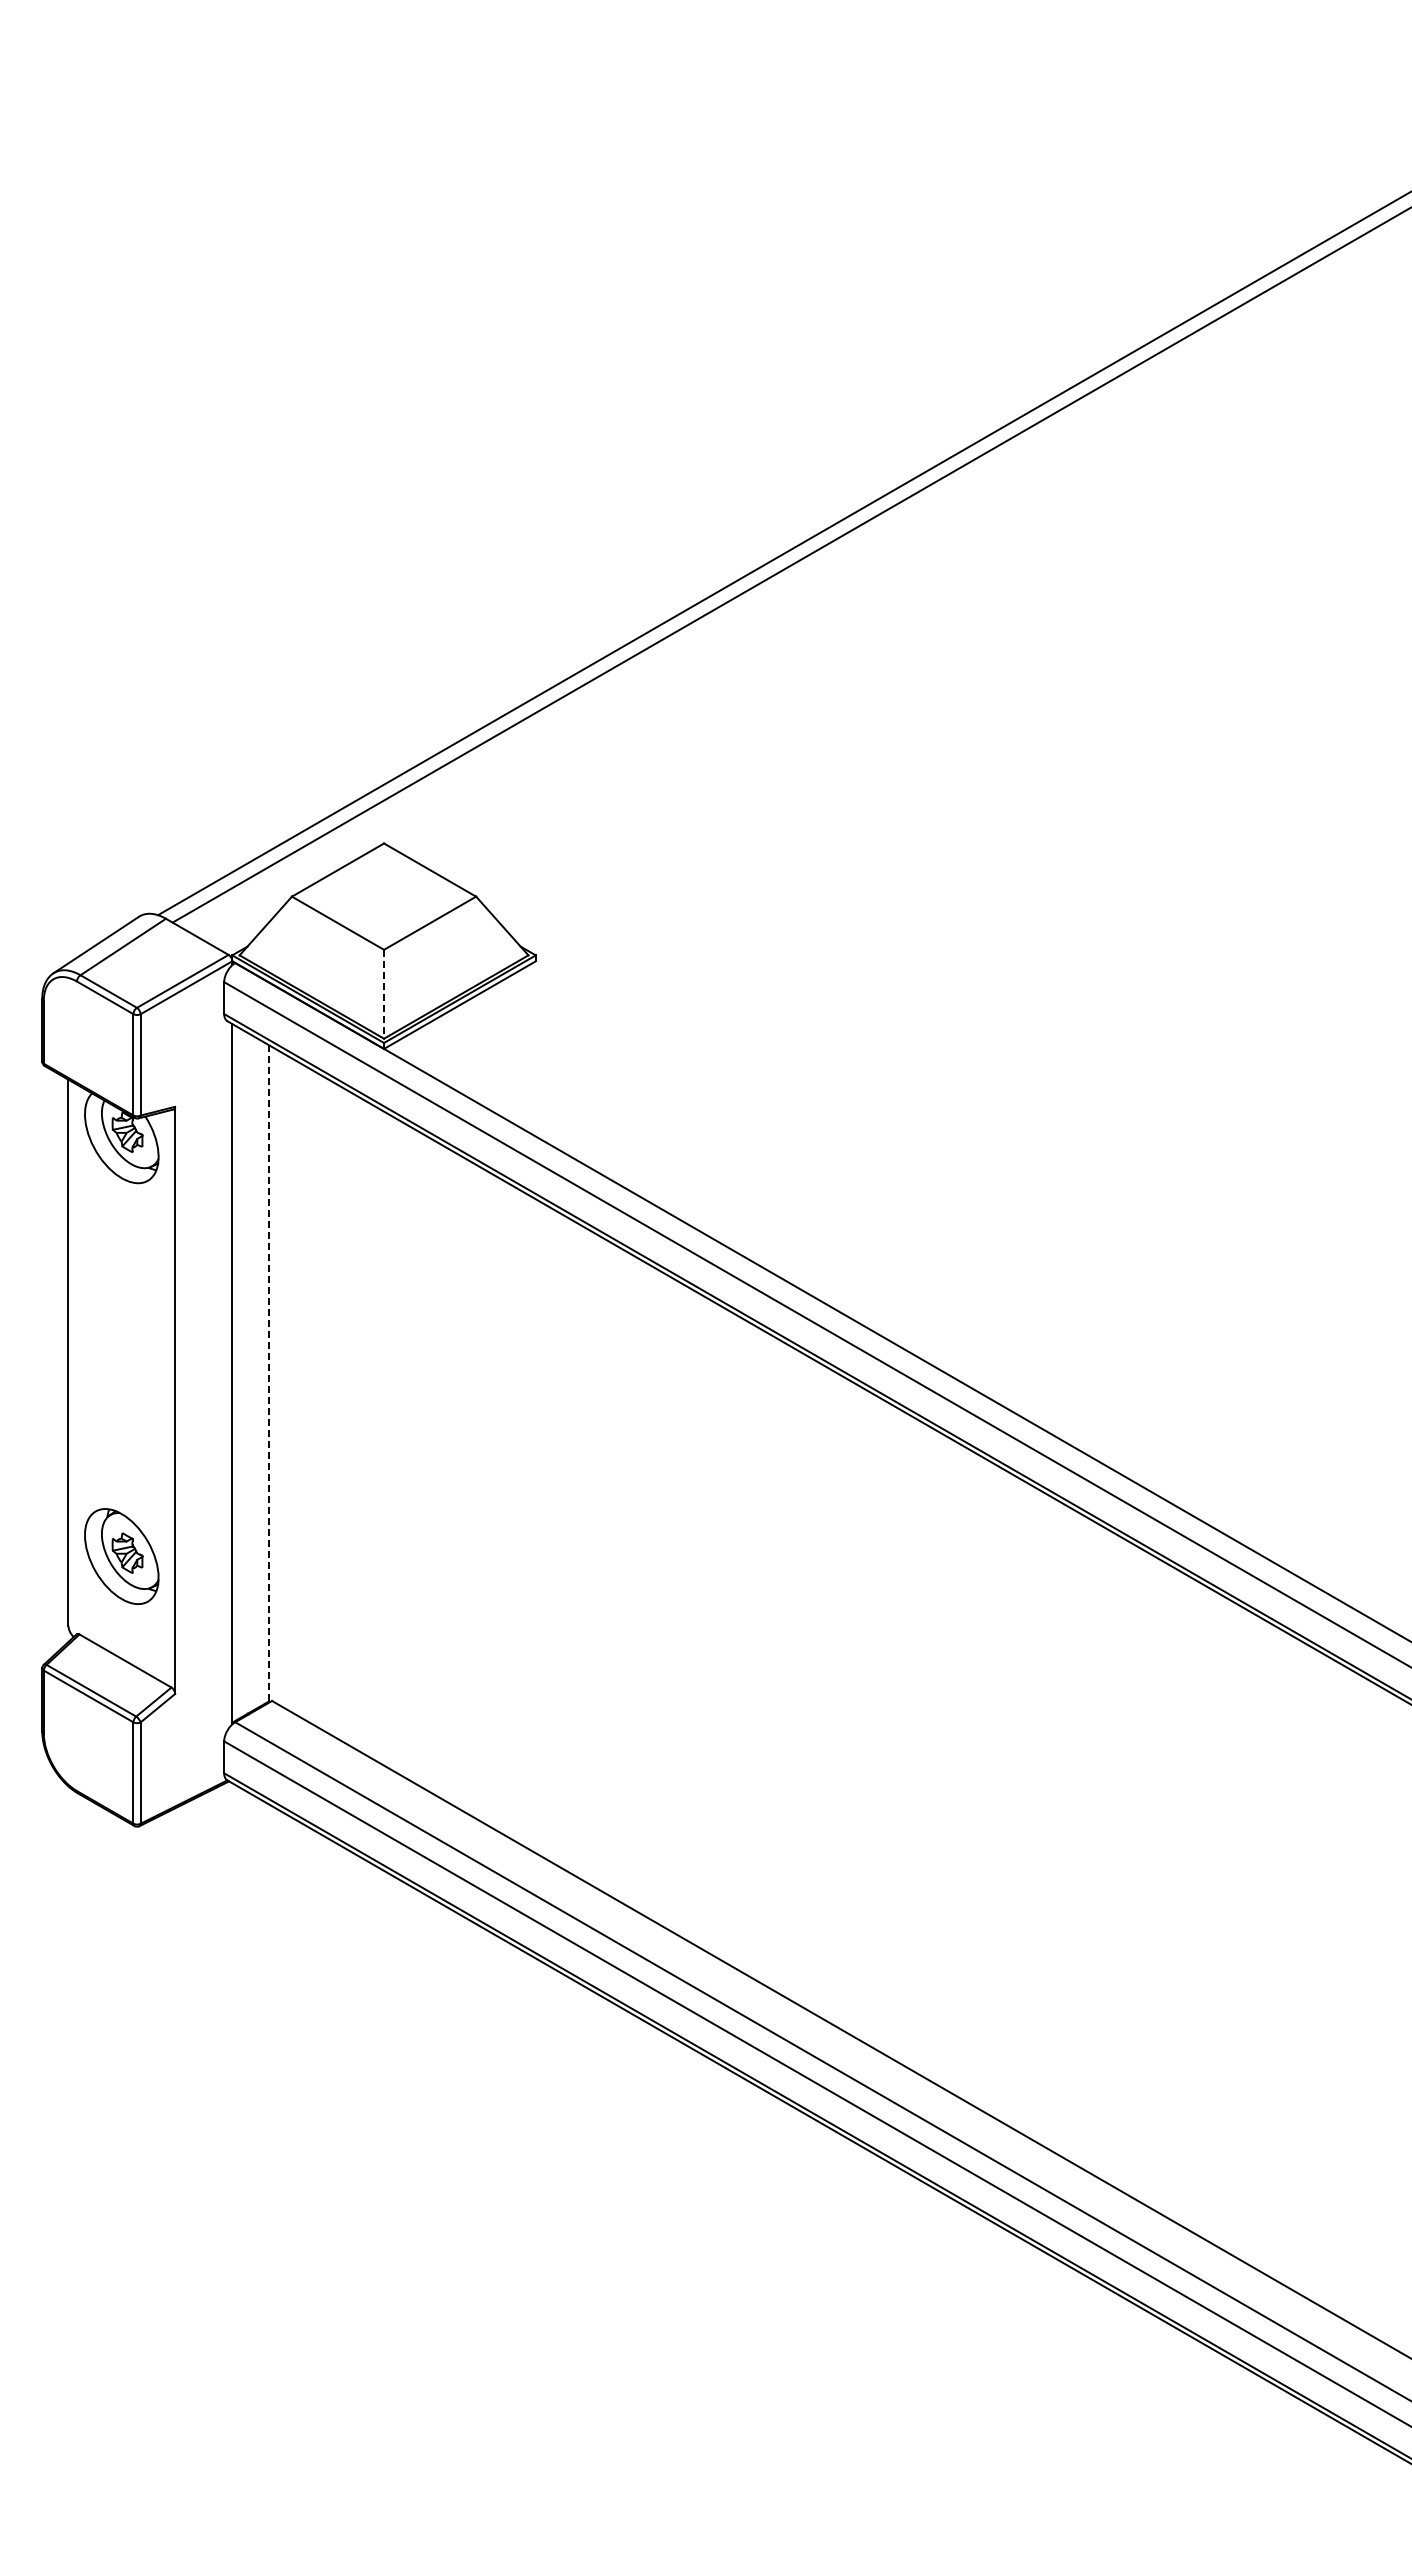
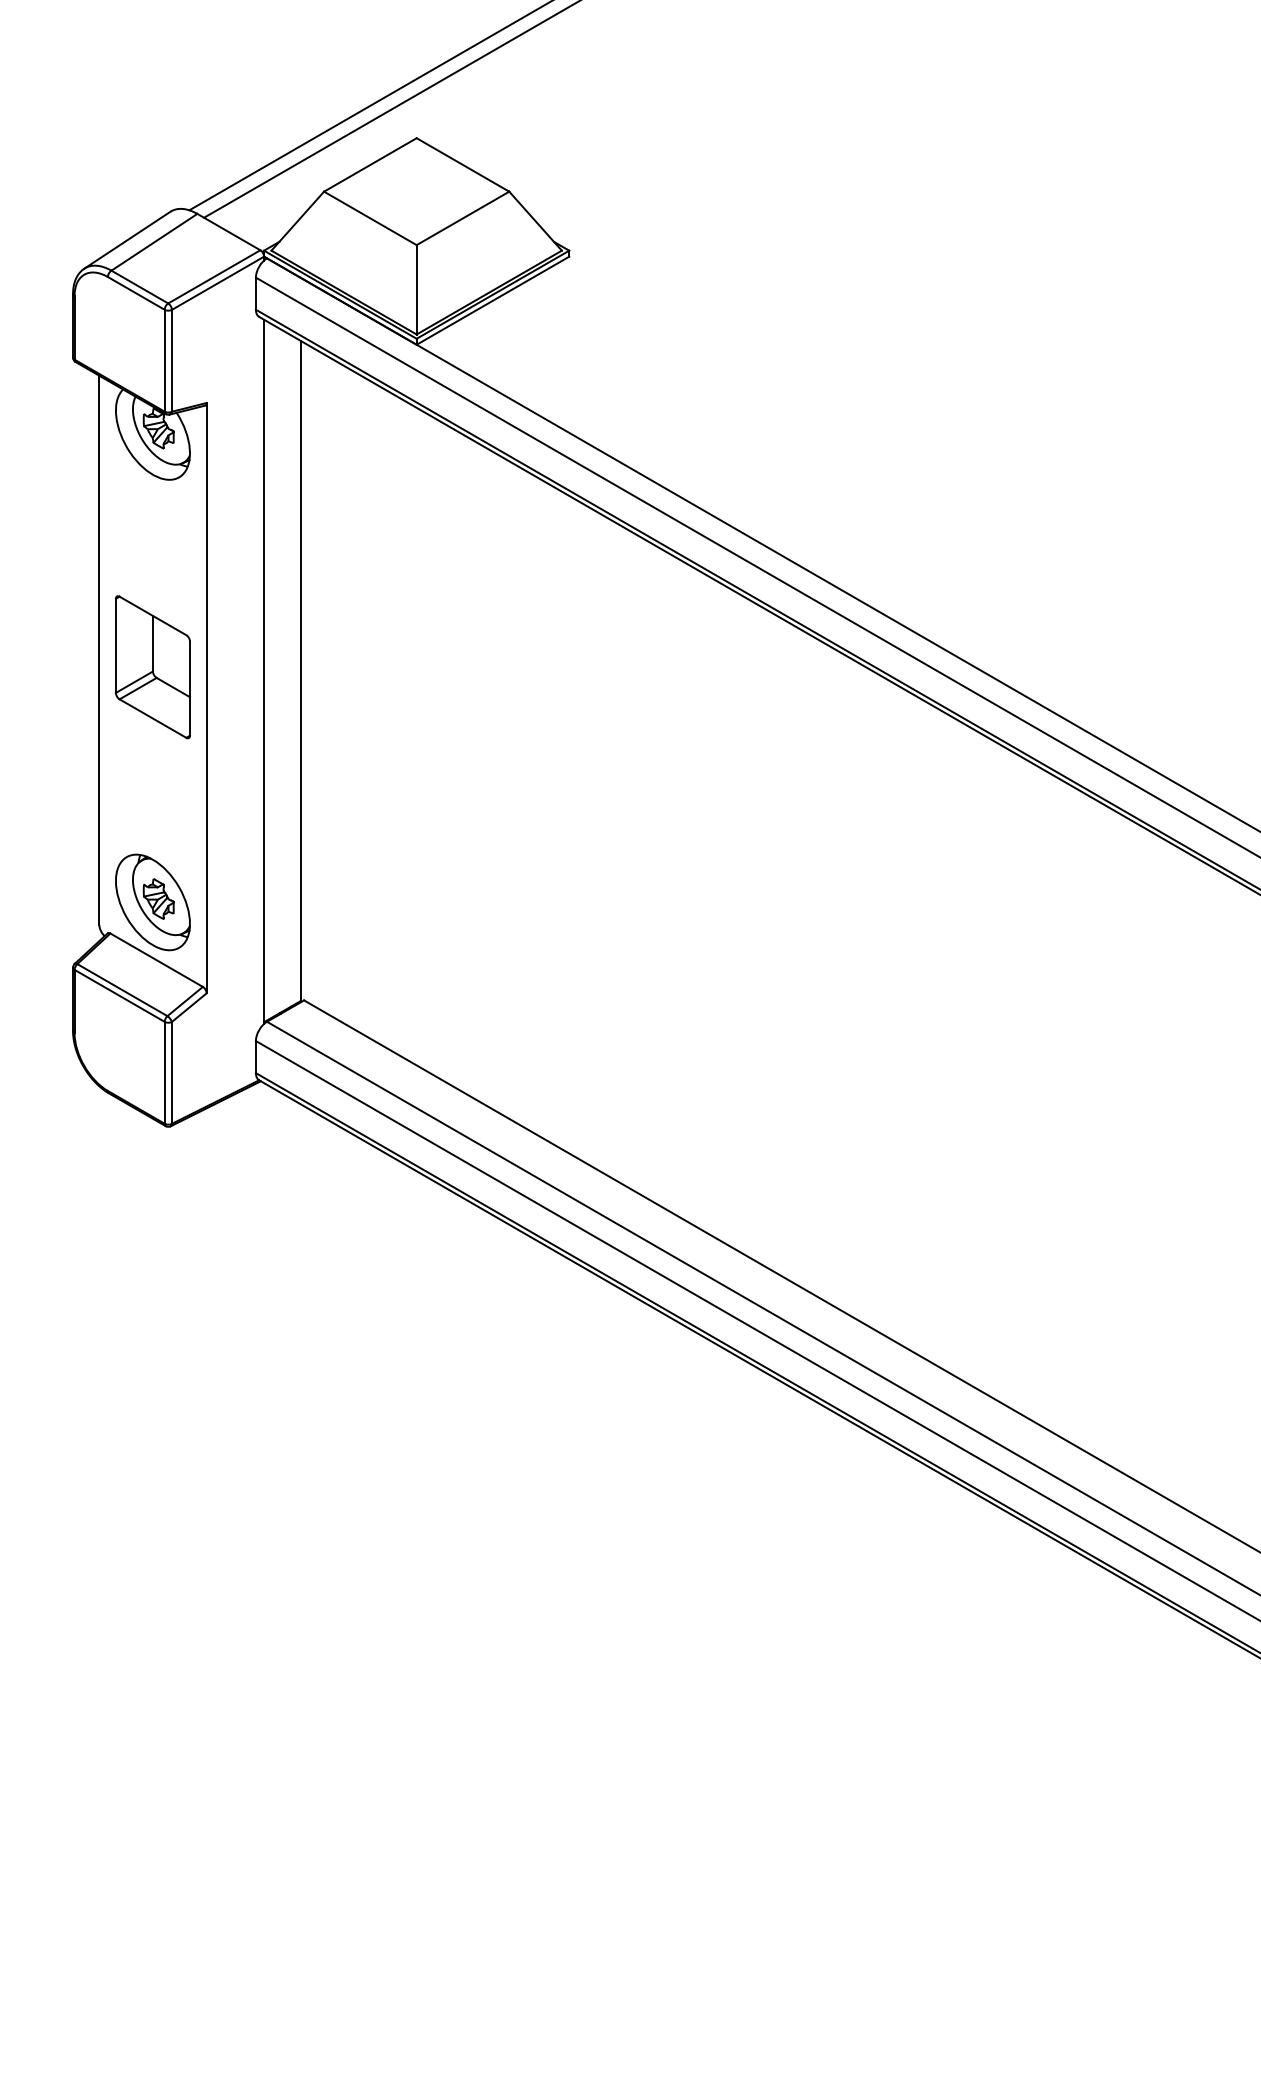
line: (384, 994) -> (417, 290), dashed -> solid
part: (121, 1369) -> (152, 667), added
line: (269, 1372) -> (301, 670), dashed -> solid
part: (121, 1556) -> (152, 902), moved

